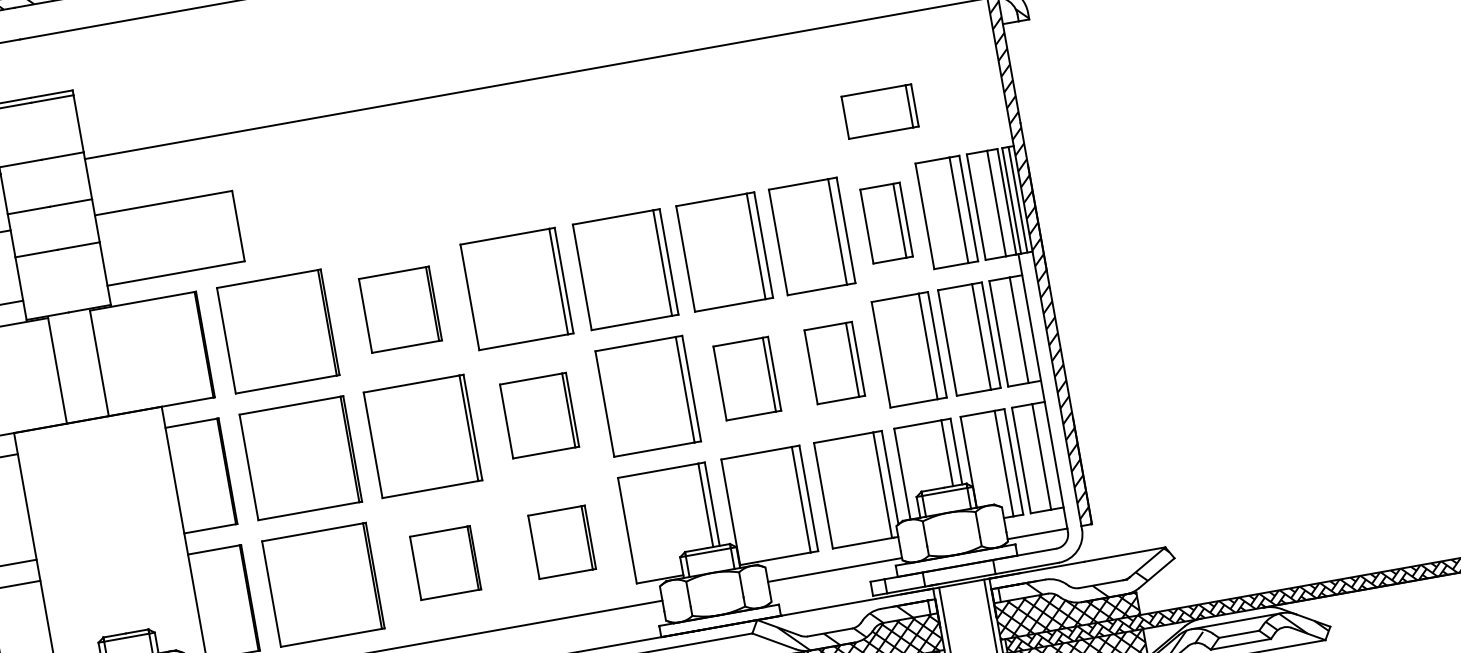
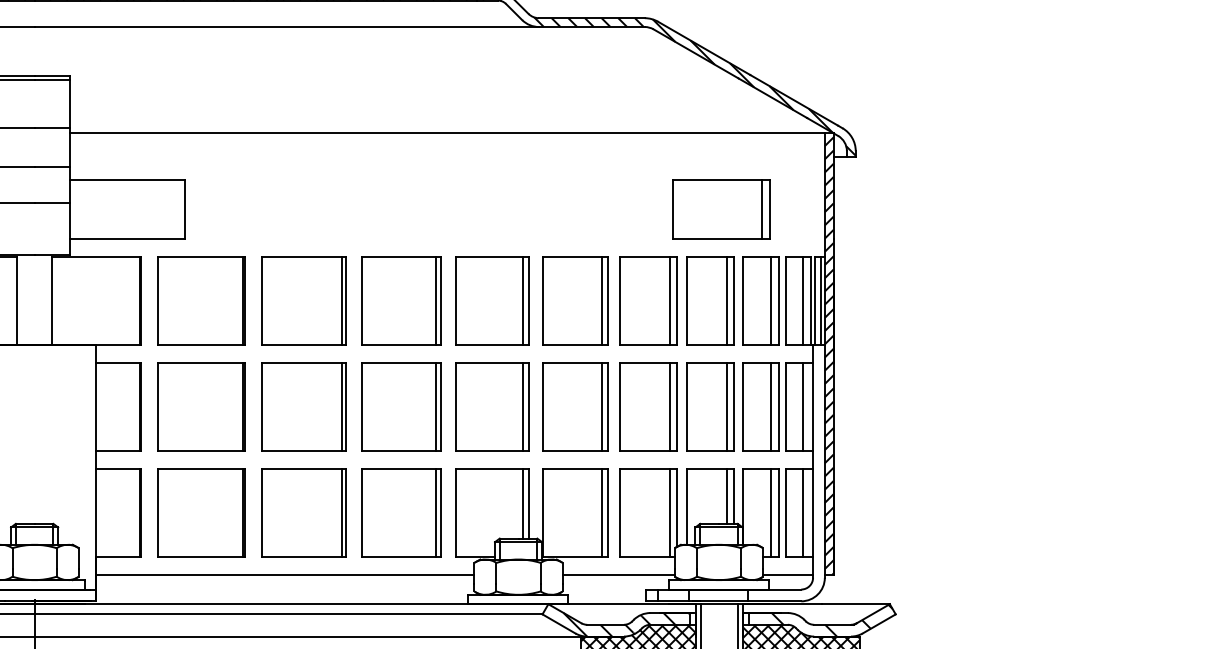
part: (880, 111) -> (721, 209), size x1.67
part: (886, 222) -> (710, 300), size x1.43
part: (399, 309) -> (303, 300), size x1.43
part: (834, 362) -> (648, 406), size x1.43
part: (747, 377) -> (575, 406), size x1.43
part: (539, 415) -> (401, 406), size x1.43
part: (562, 541) -> (401, 512), size x1.67
part: (444, 562) -> (303, 512), size x1.67

